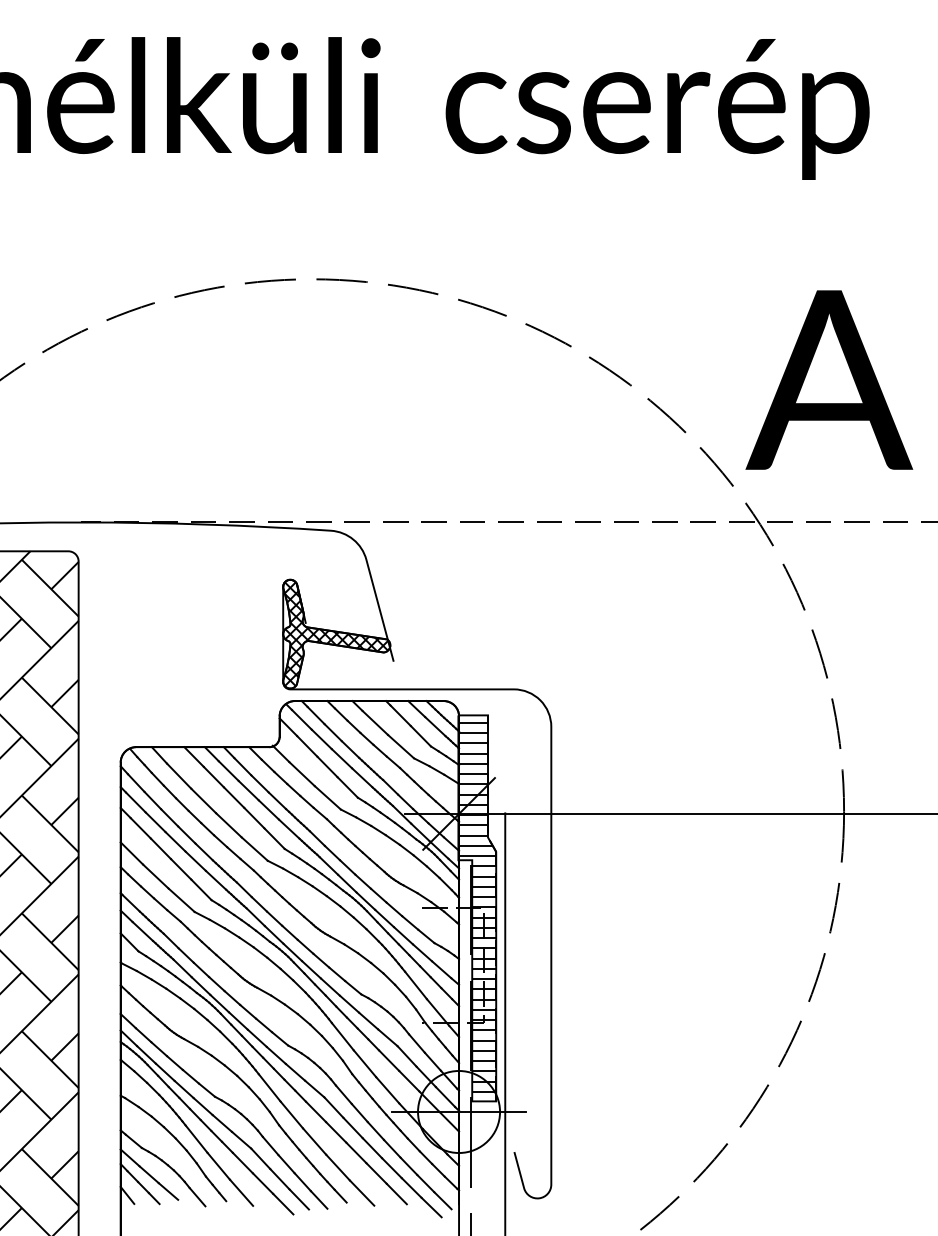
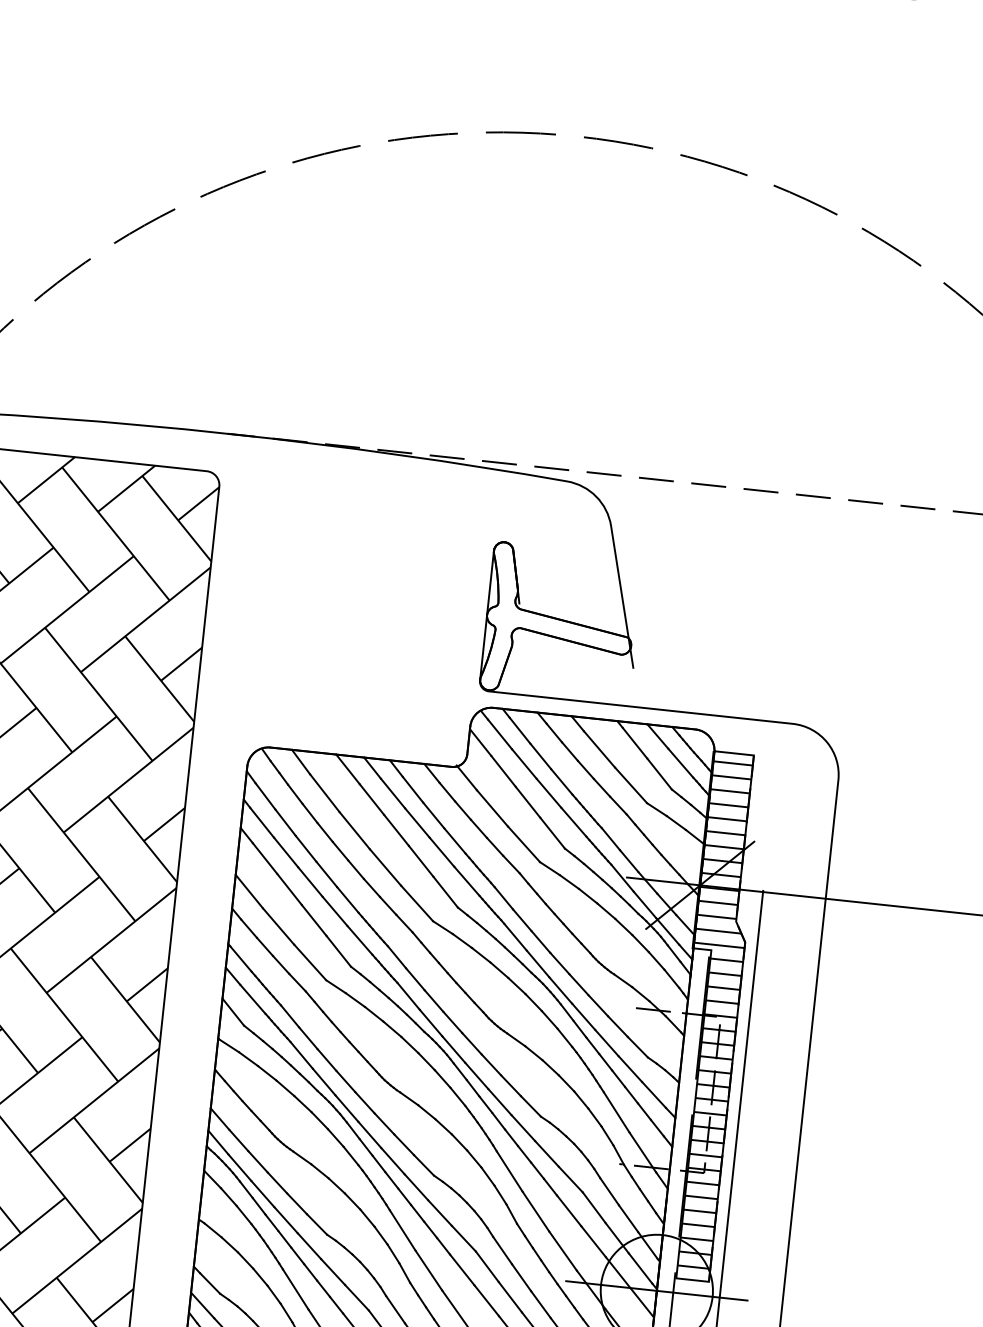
hatch: (336, 634) -> (559, 623), removed

